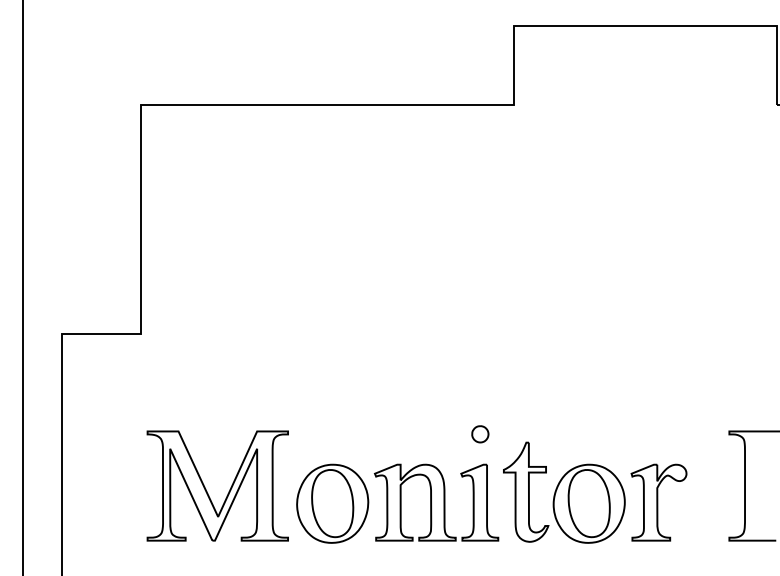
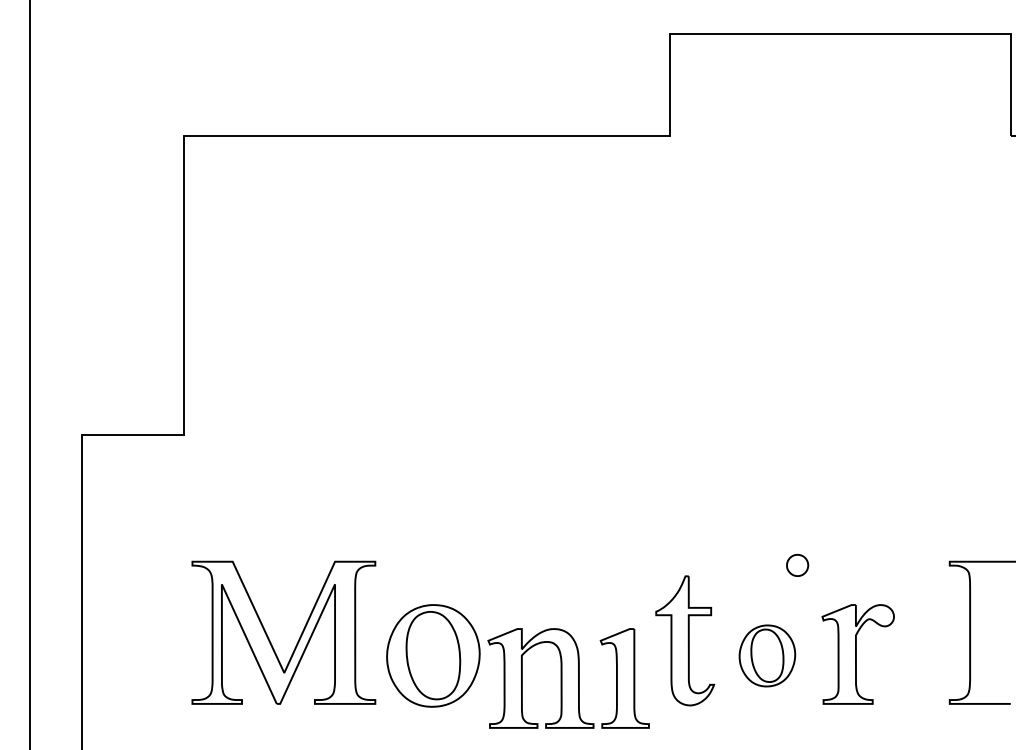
part: (480, 434) -> (797, 565), moved
part: (436, 502) -> (568, 678), moved
part: (589, 503) -> (767, 655), size x0.6

